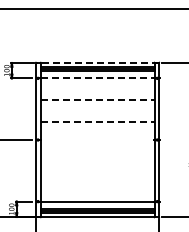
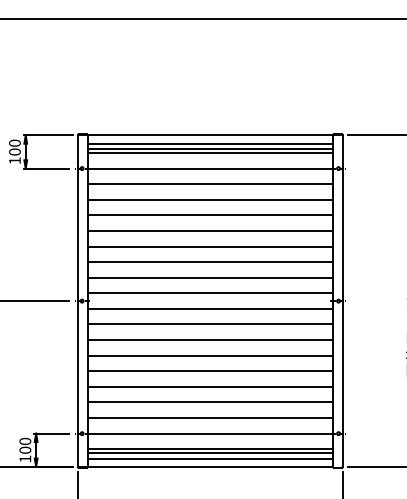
line: (97, 62) -> (209, 134), dashed -> solid
line: (97, 78) -> (209, 168), dashed -> solid
line: (97, 85) -> (209, 183), added
line: (97, 92) -> (209, 198), added
line: (97, 100) -> (209, 216), dashed -> solid
line: (97, 107) -> (209, 231), added
line: (97, 114) -> (209, 246), added
line: (97, 121) -> (209, 261), dashed -> solid
line: (97, 129) -> (209, 278), added
line: (97, 136) -> (209, 293), added
line: (97, 143) -> (209, 308), added
line: (97, 150) -> (209, 323), added
line: (97, 158) -> (209, 340), added
line: (97, 165) -> (209, 355), added
line: (97, 172) -> (209, 371), added
line: (97, 179) -> (209, 386), added
line: (97, 187) -> (209, 403), added
line: (97, 194) -> (209, 418), added

